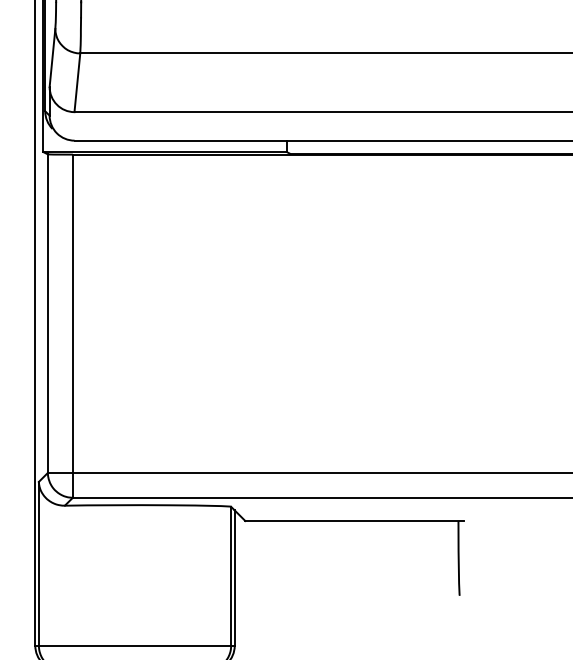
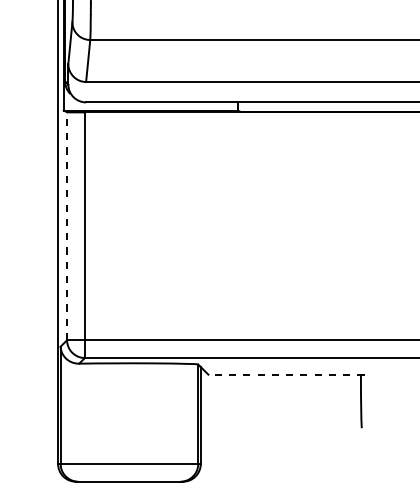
line: (48, 314) -> (67, 226), solid -> dashed
line: (353, 520) -> (285, 374), solid -> dashed

